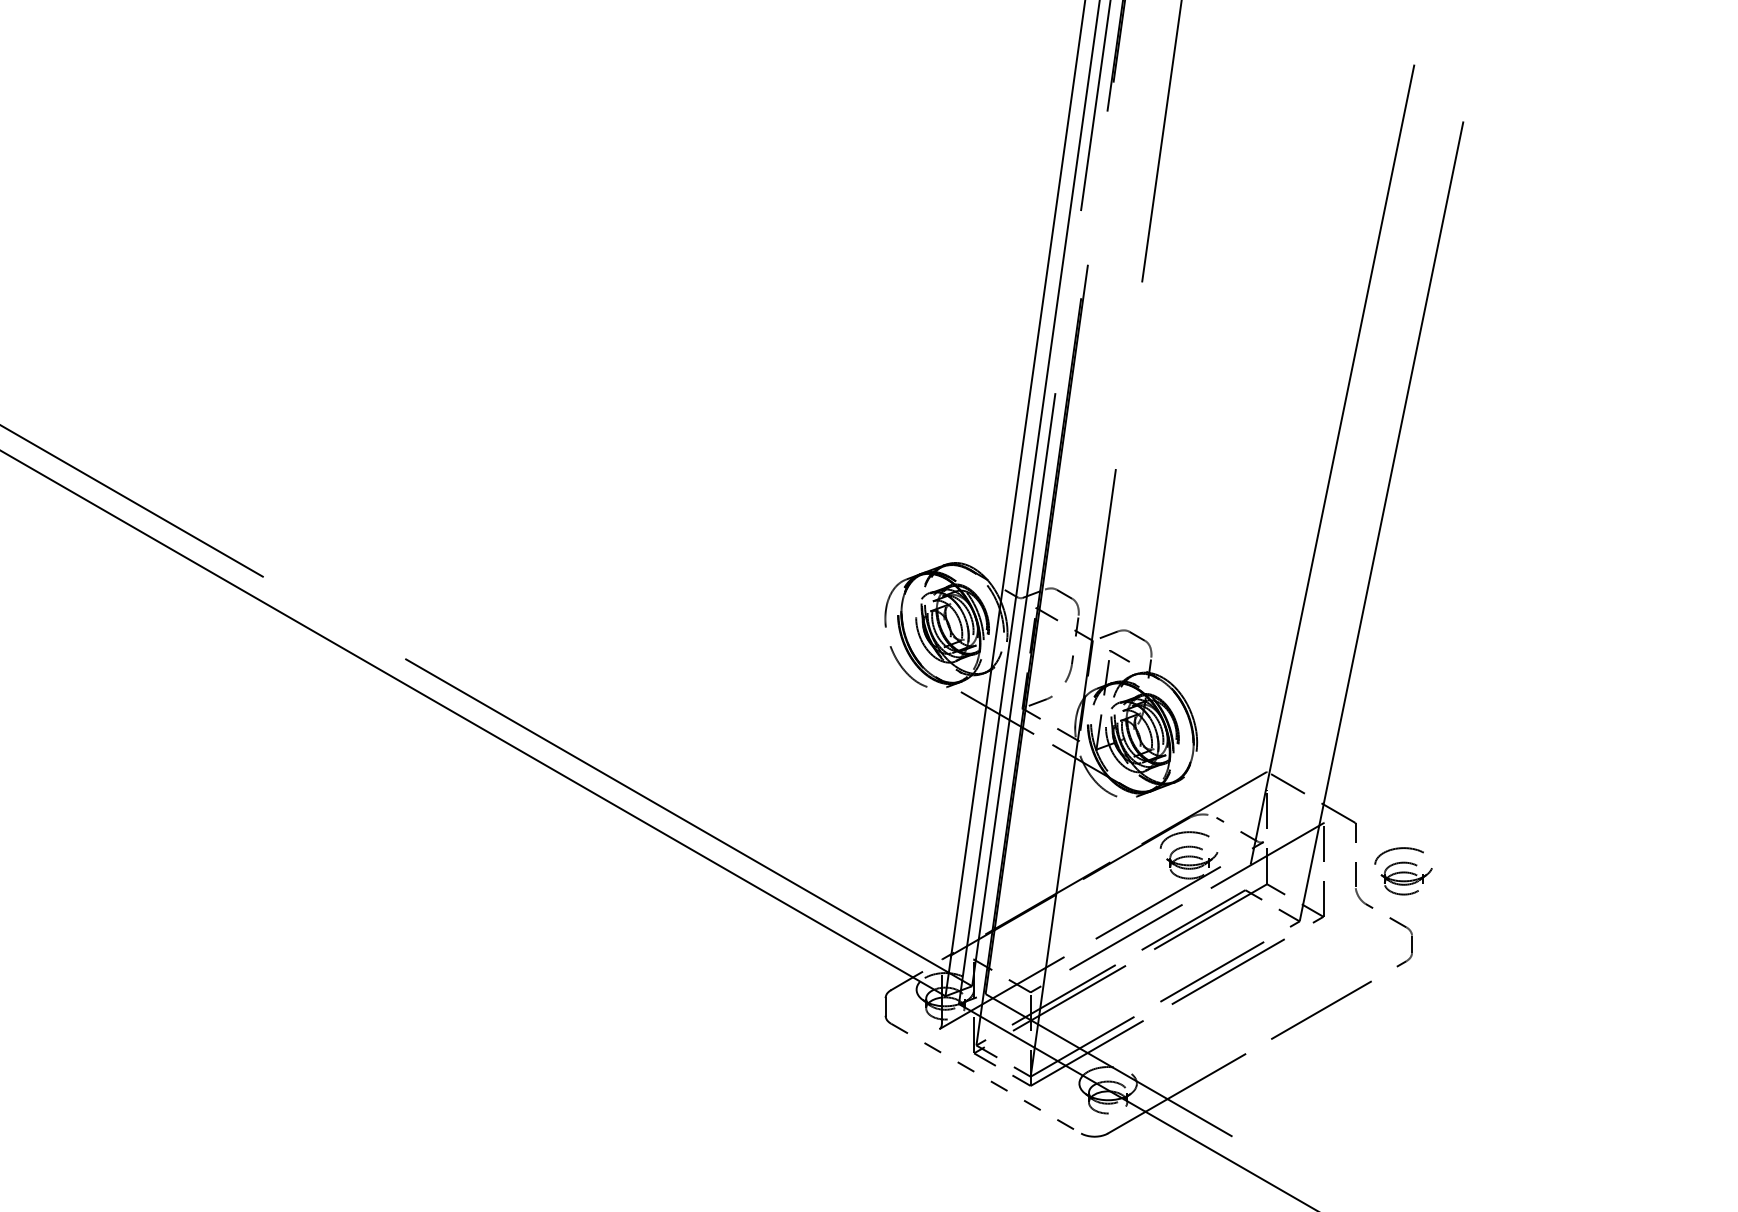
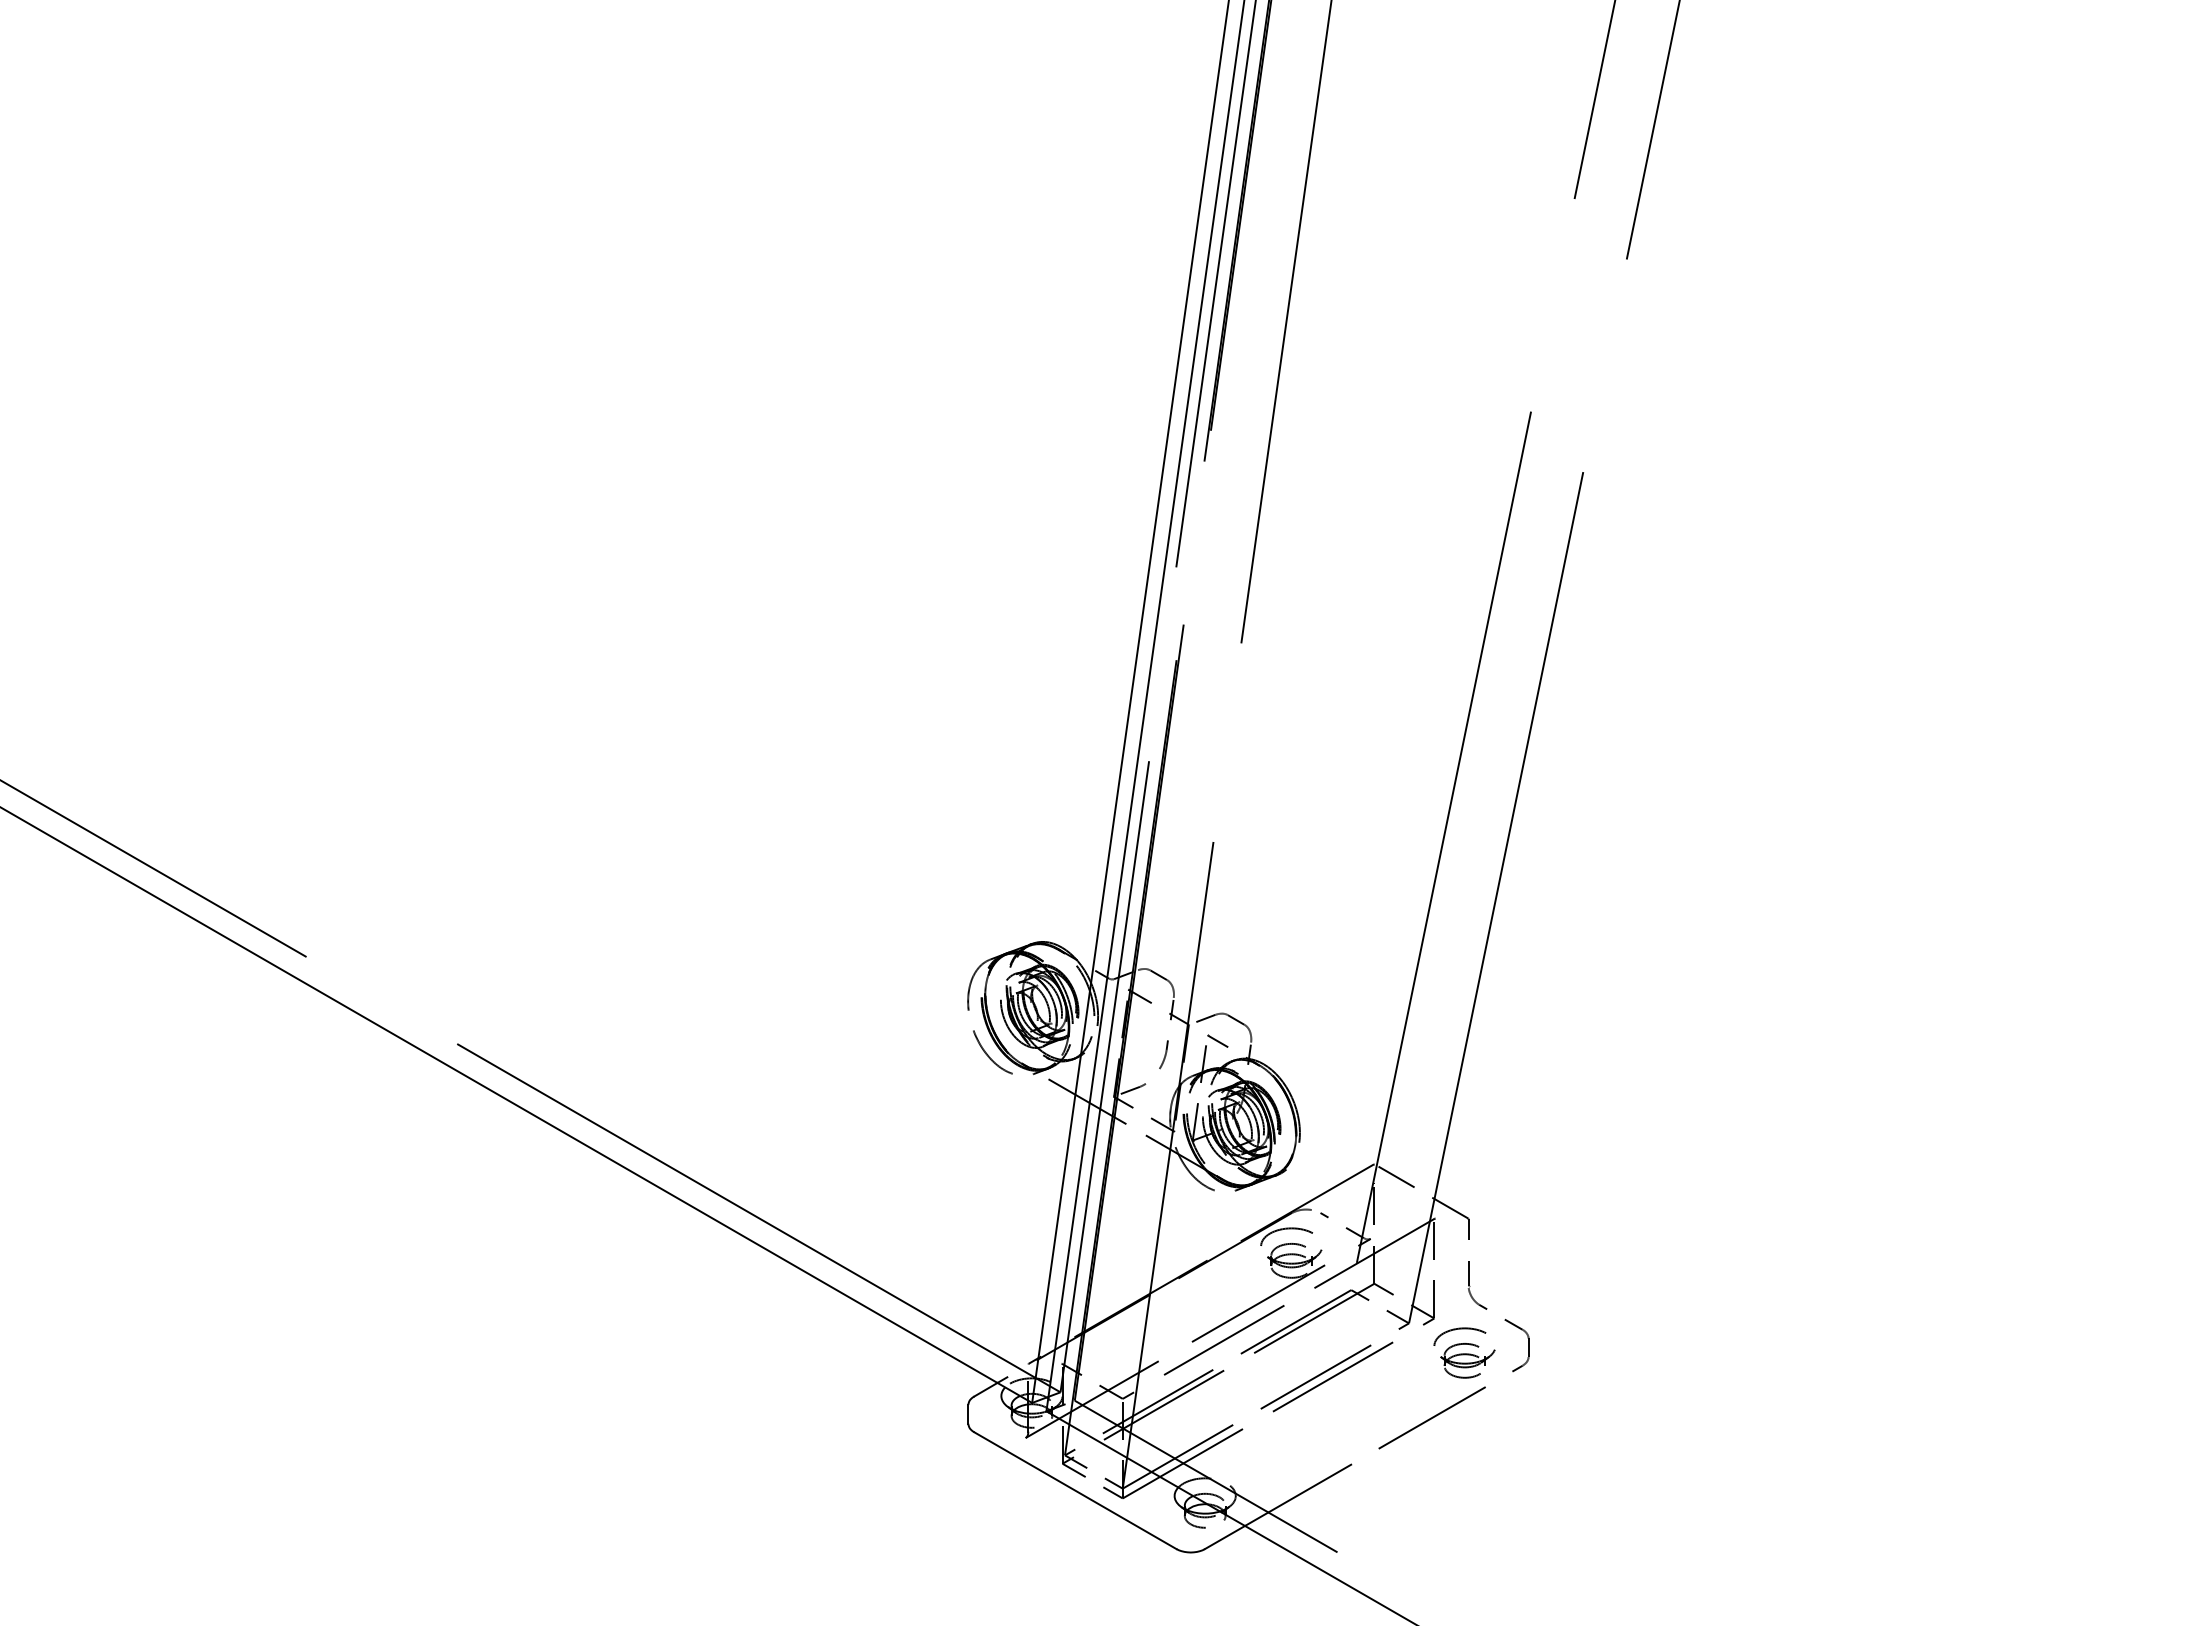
part: (1403, 870) -> (1464, 1352), moved
line: (986, 1078) -> (1075, 1490), dashed -> solid

